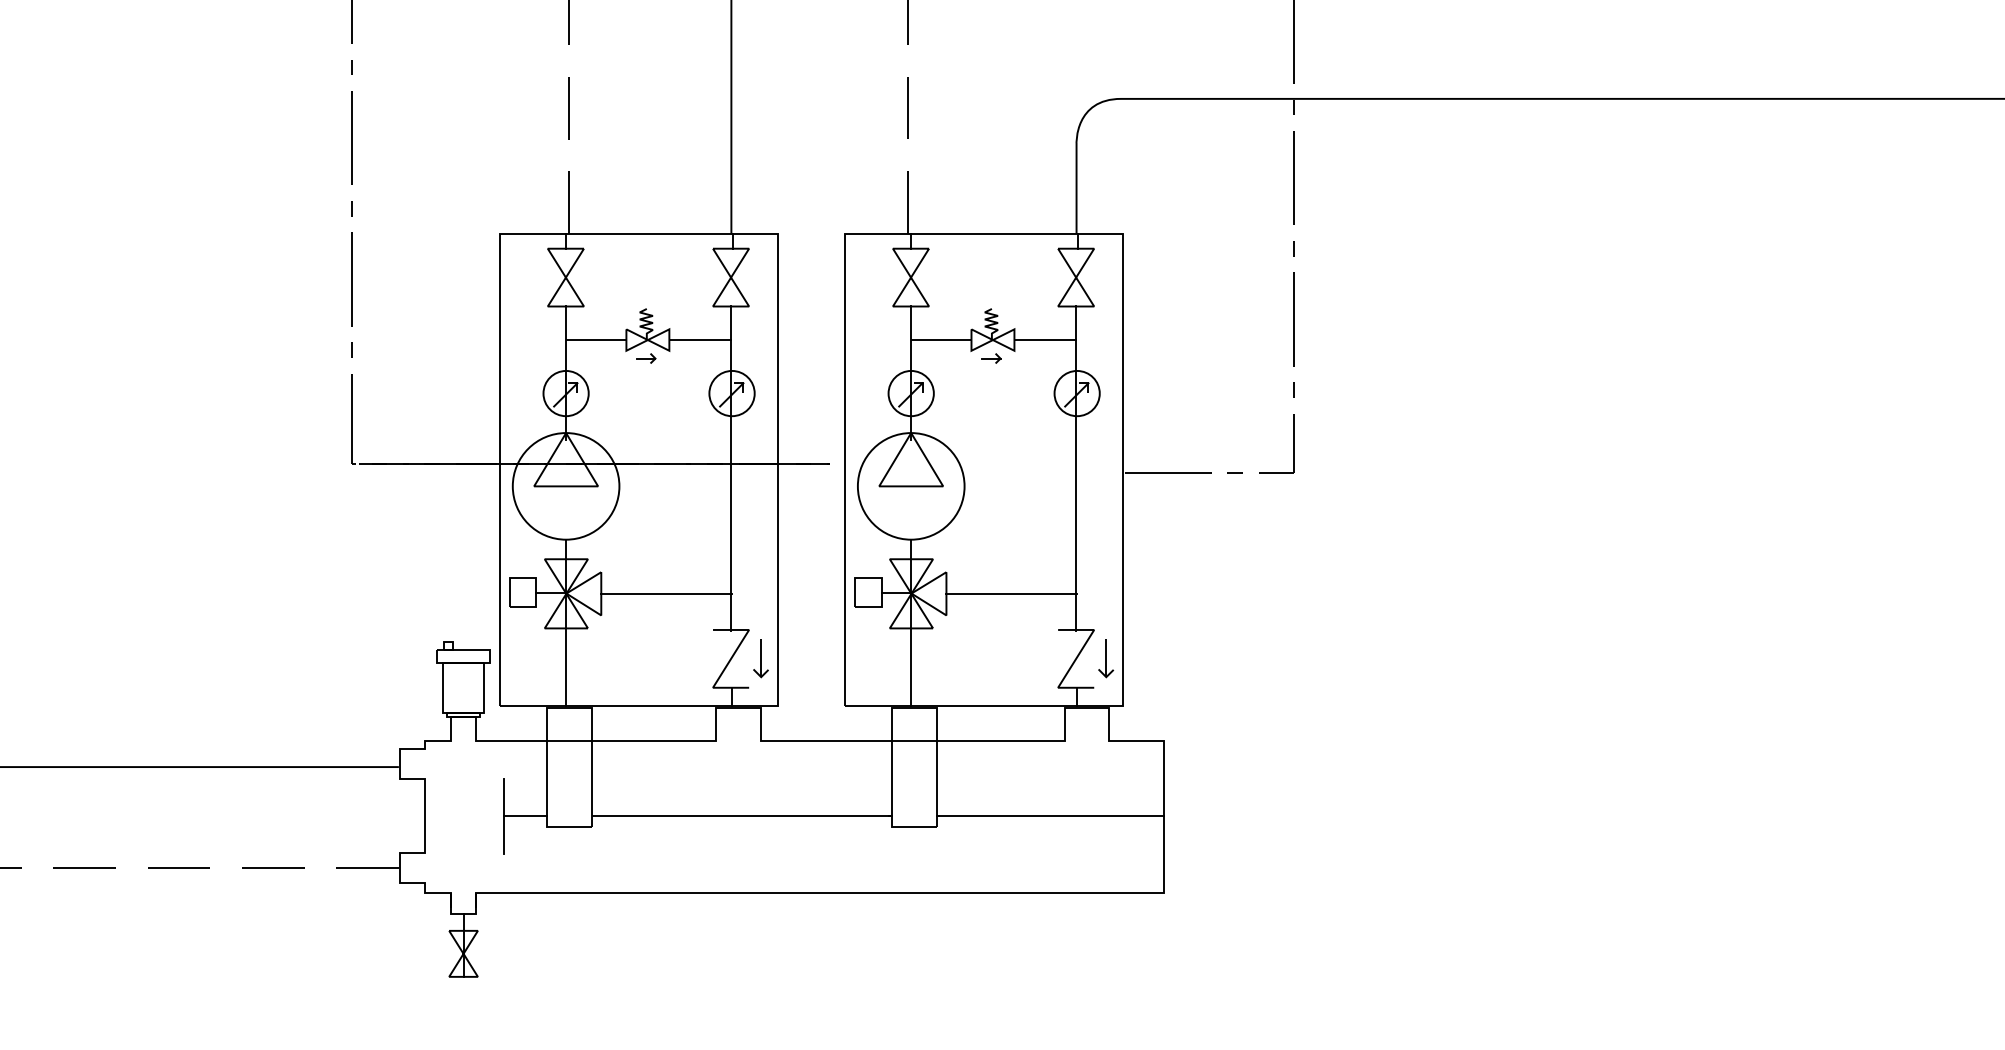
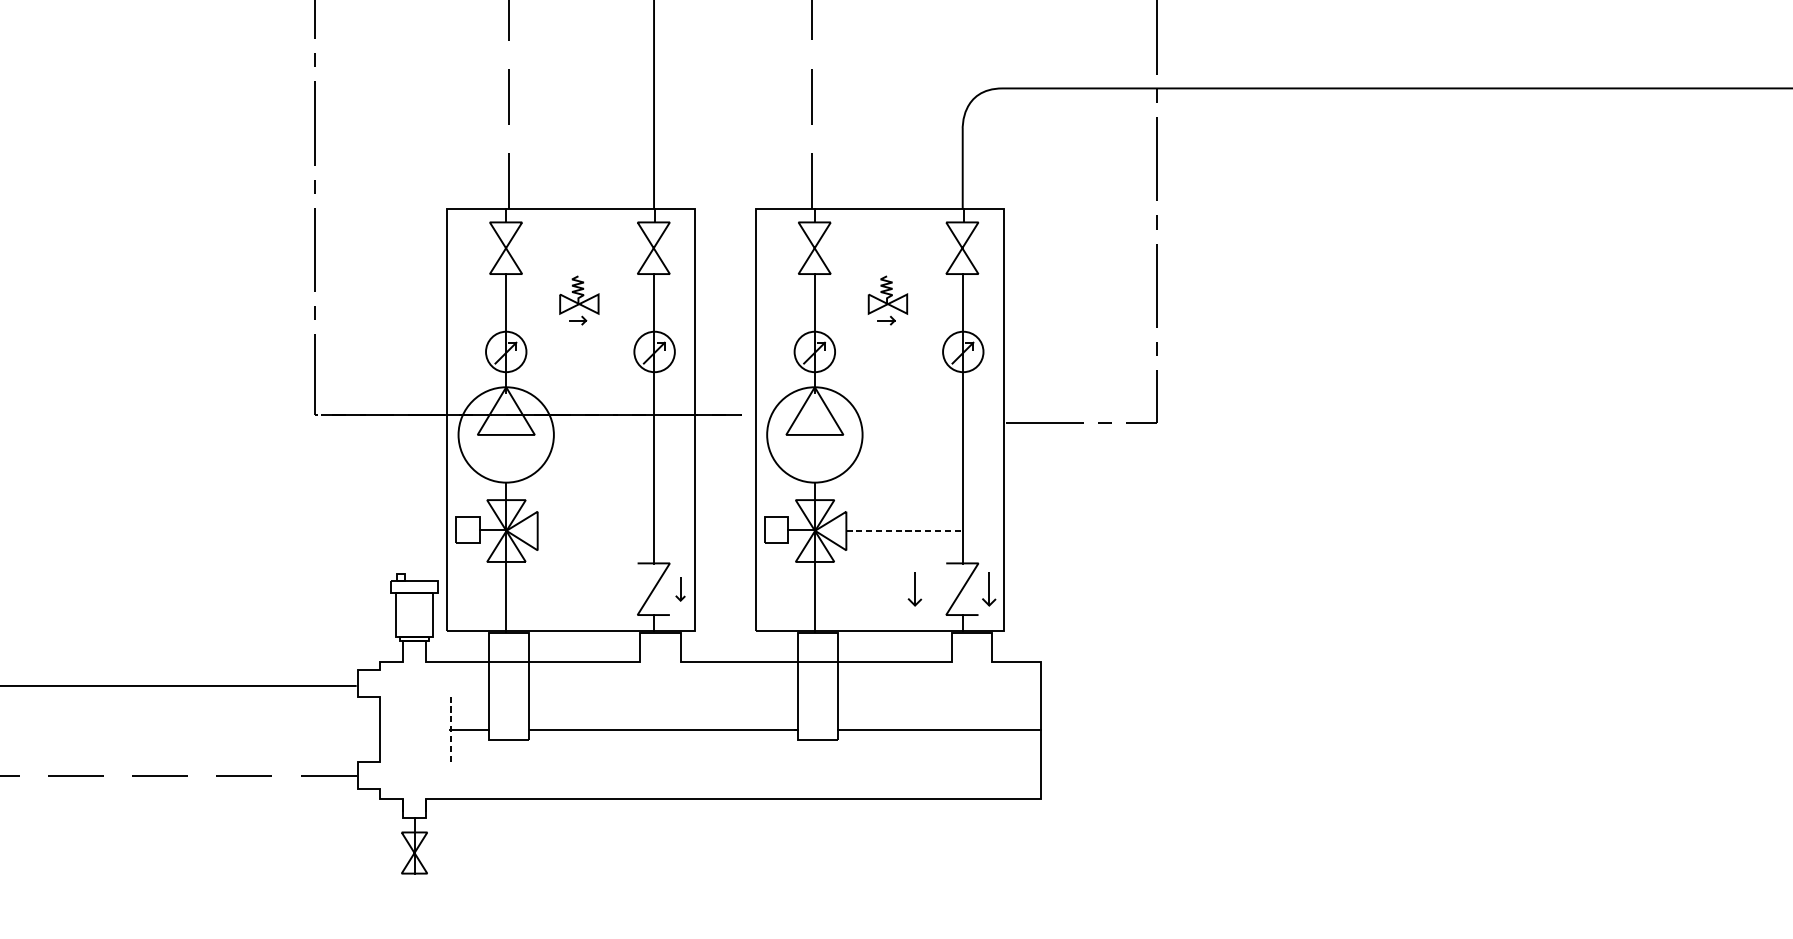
line: (596, 339) -> (533, 303), removed
line: (700, 339) -> (626, 303), removed
line: (941, 339) -> (841, 303), removed
line: (1045, 339) -> (934, 303), removed
line: (666, 593) -> (596, 530), removed
line: (1012, 593) -> (905, 530), solid -> dashed
part: (760, 658) -> (680, 588), size x0.7
part: (1023, 658) -> (915, 588), added
line: (503, 816) -> (450, 730), solid -> dashed

